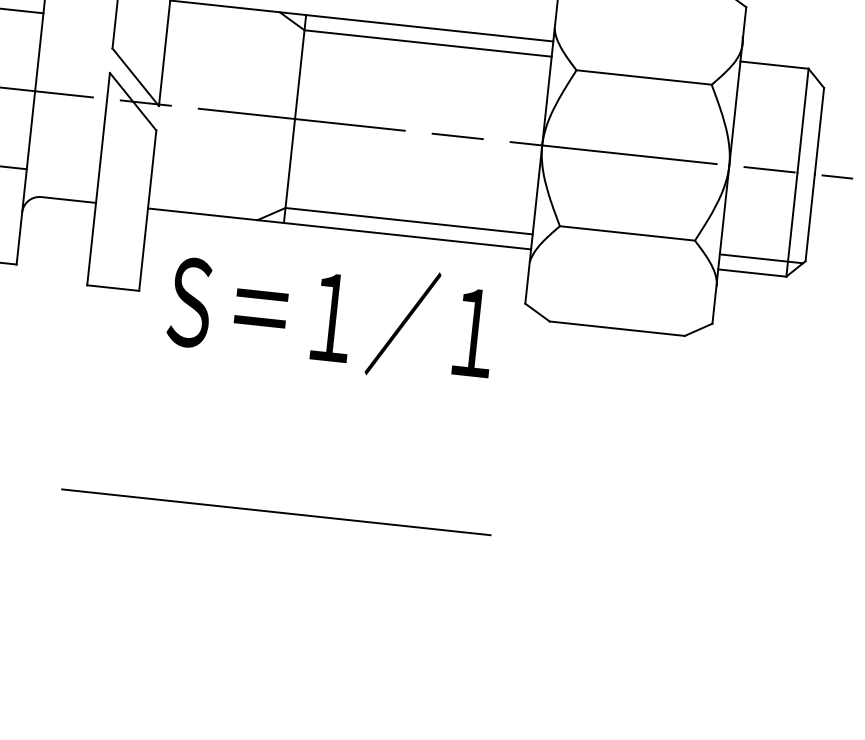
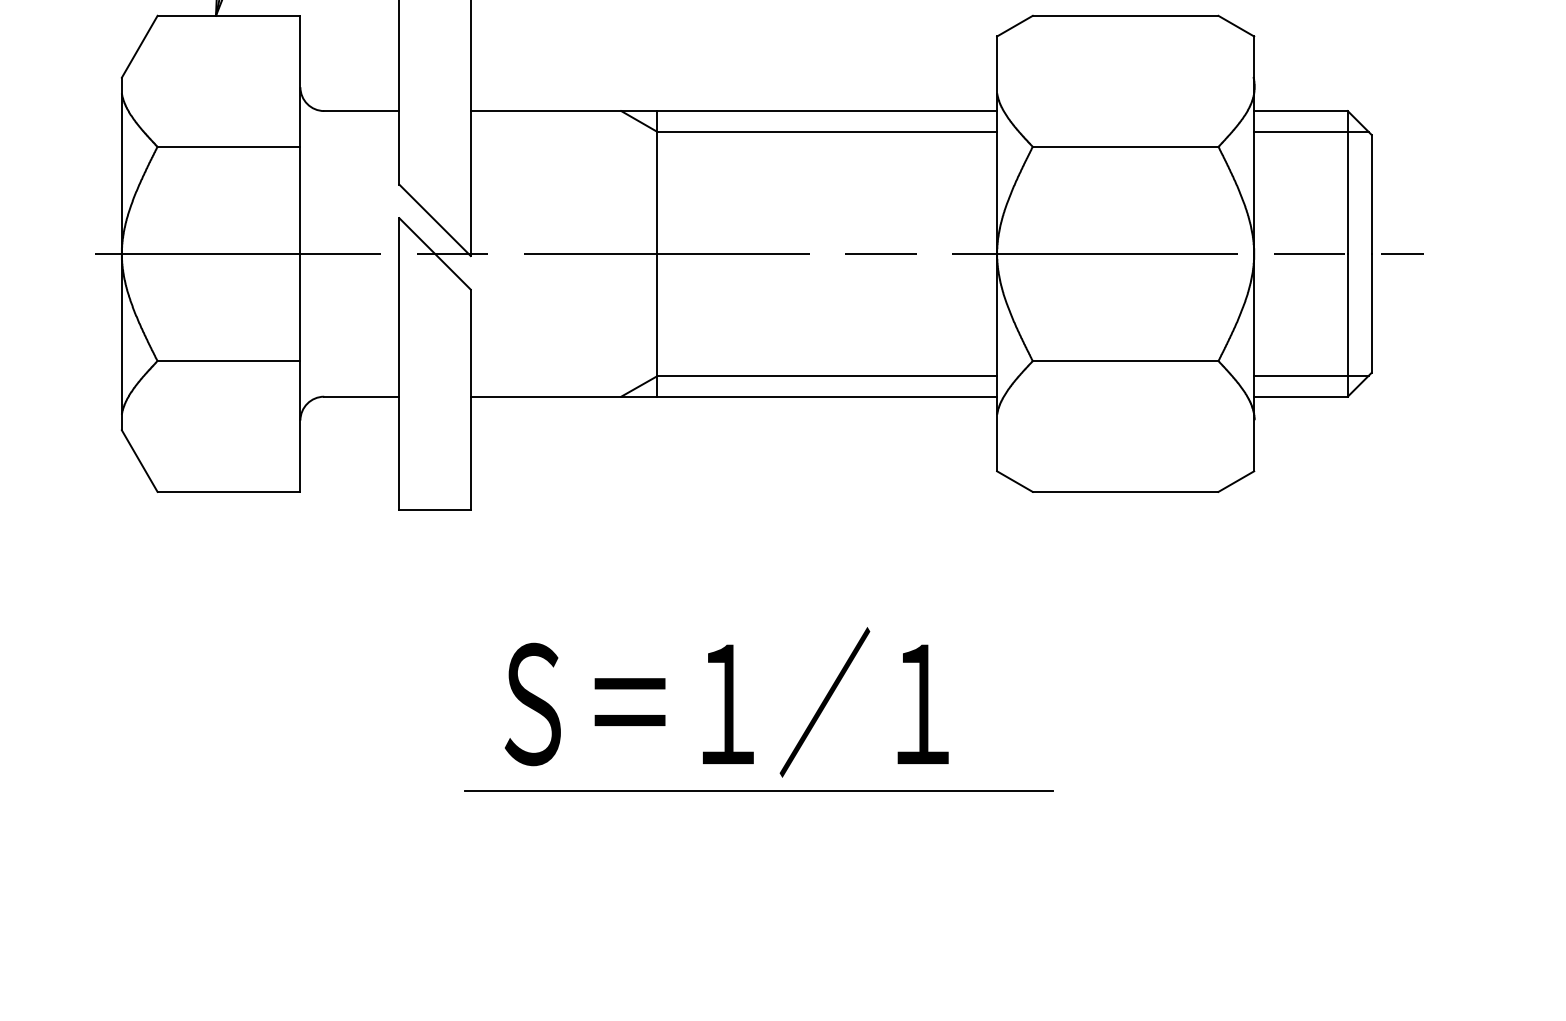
line: (780, 80) -> (1311, 131), added
text: (331, 316) -> (726, 702), moved
line: (275, 512) -> (758, 790), moved

